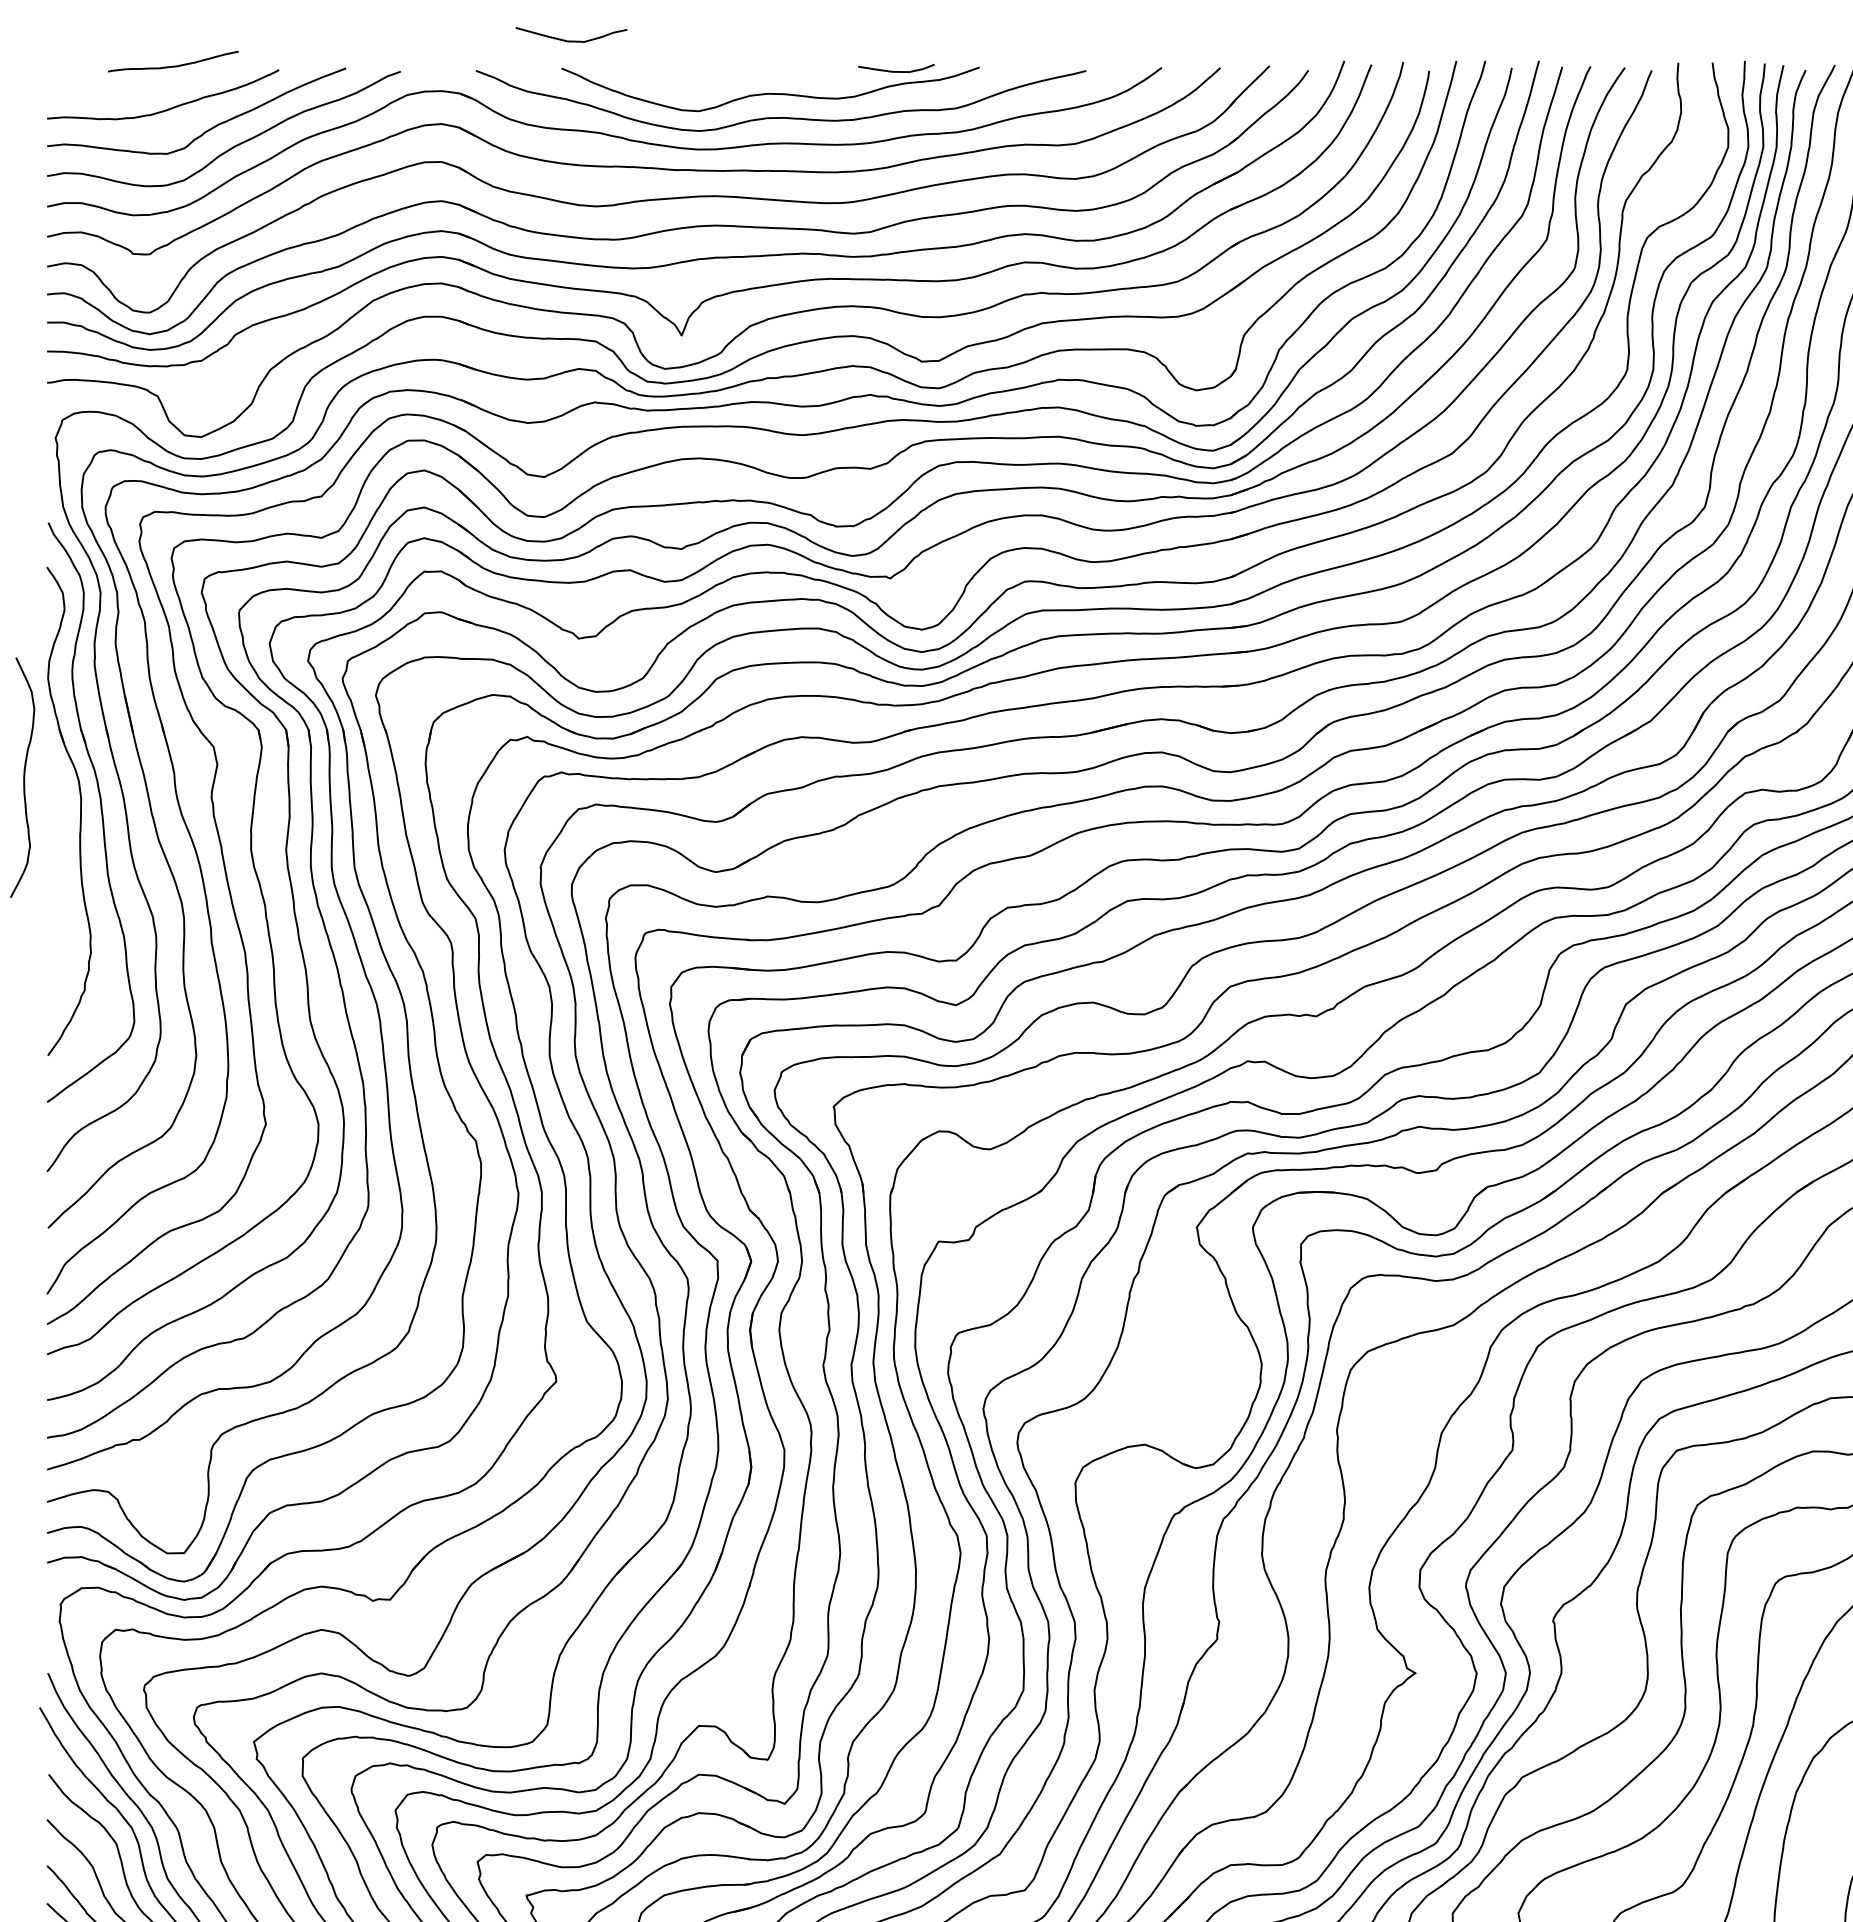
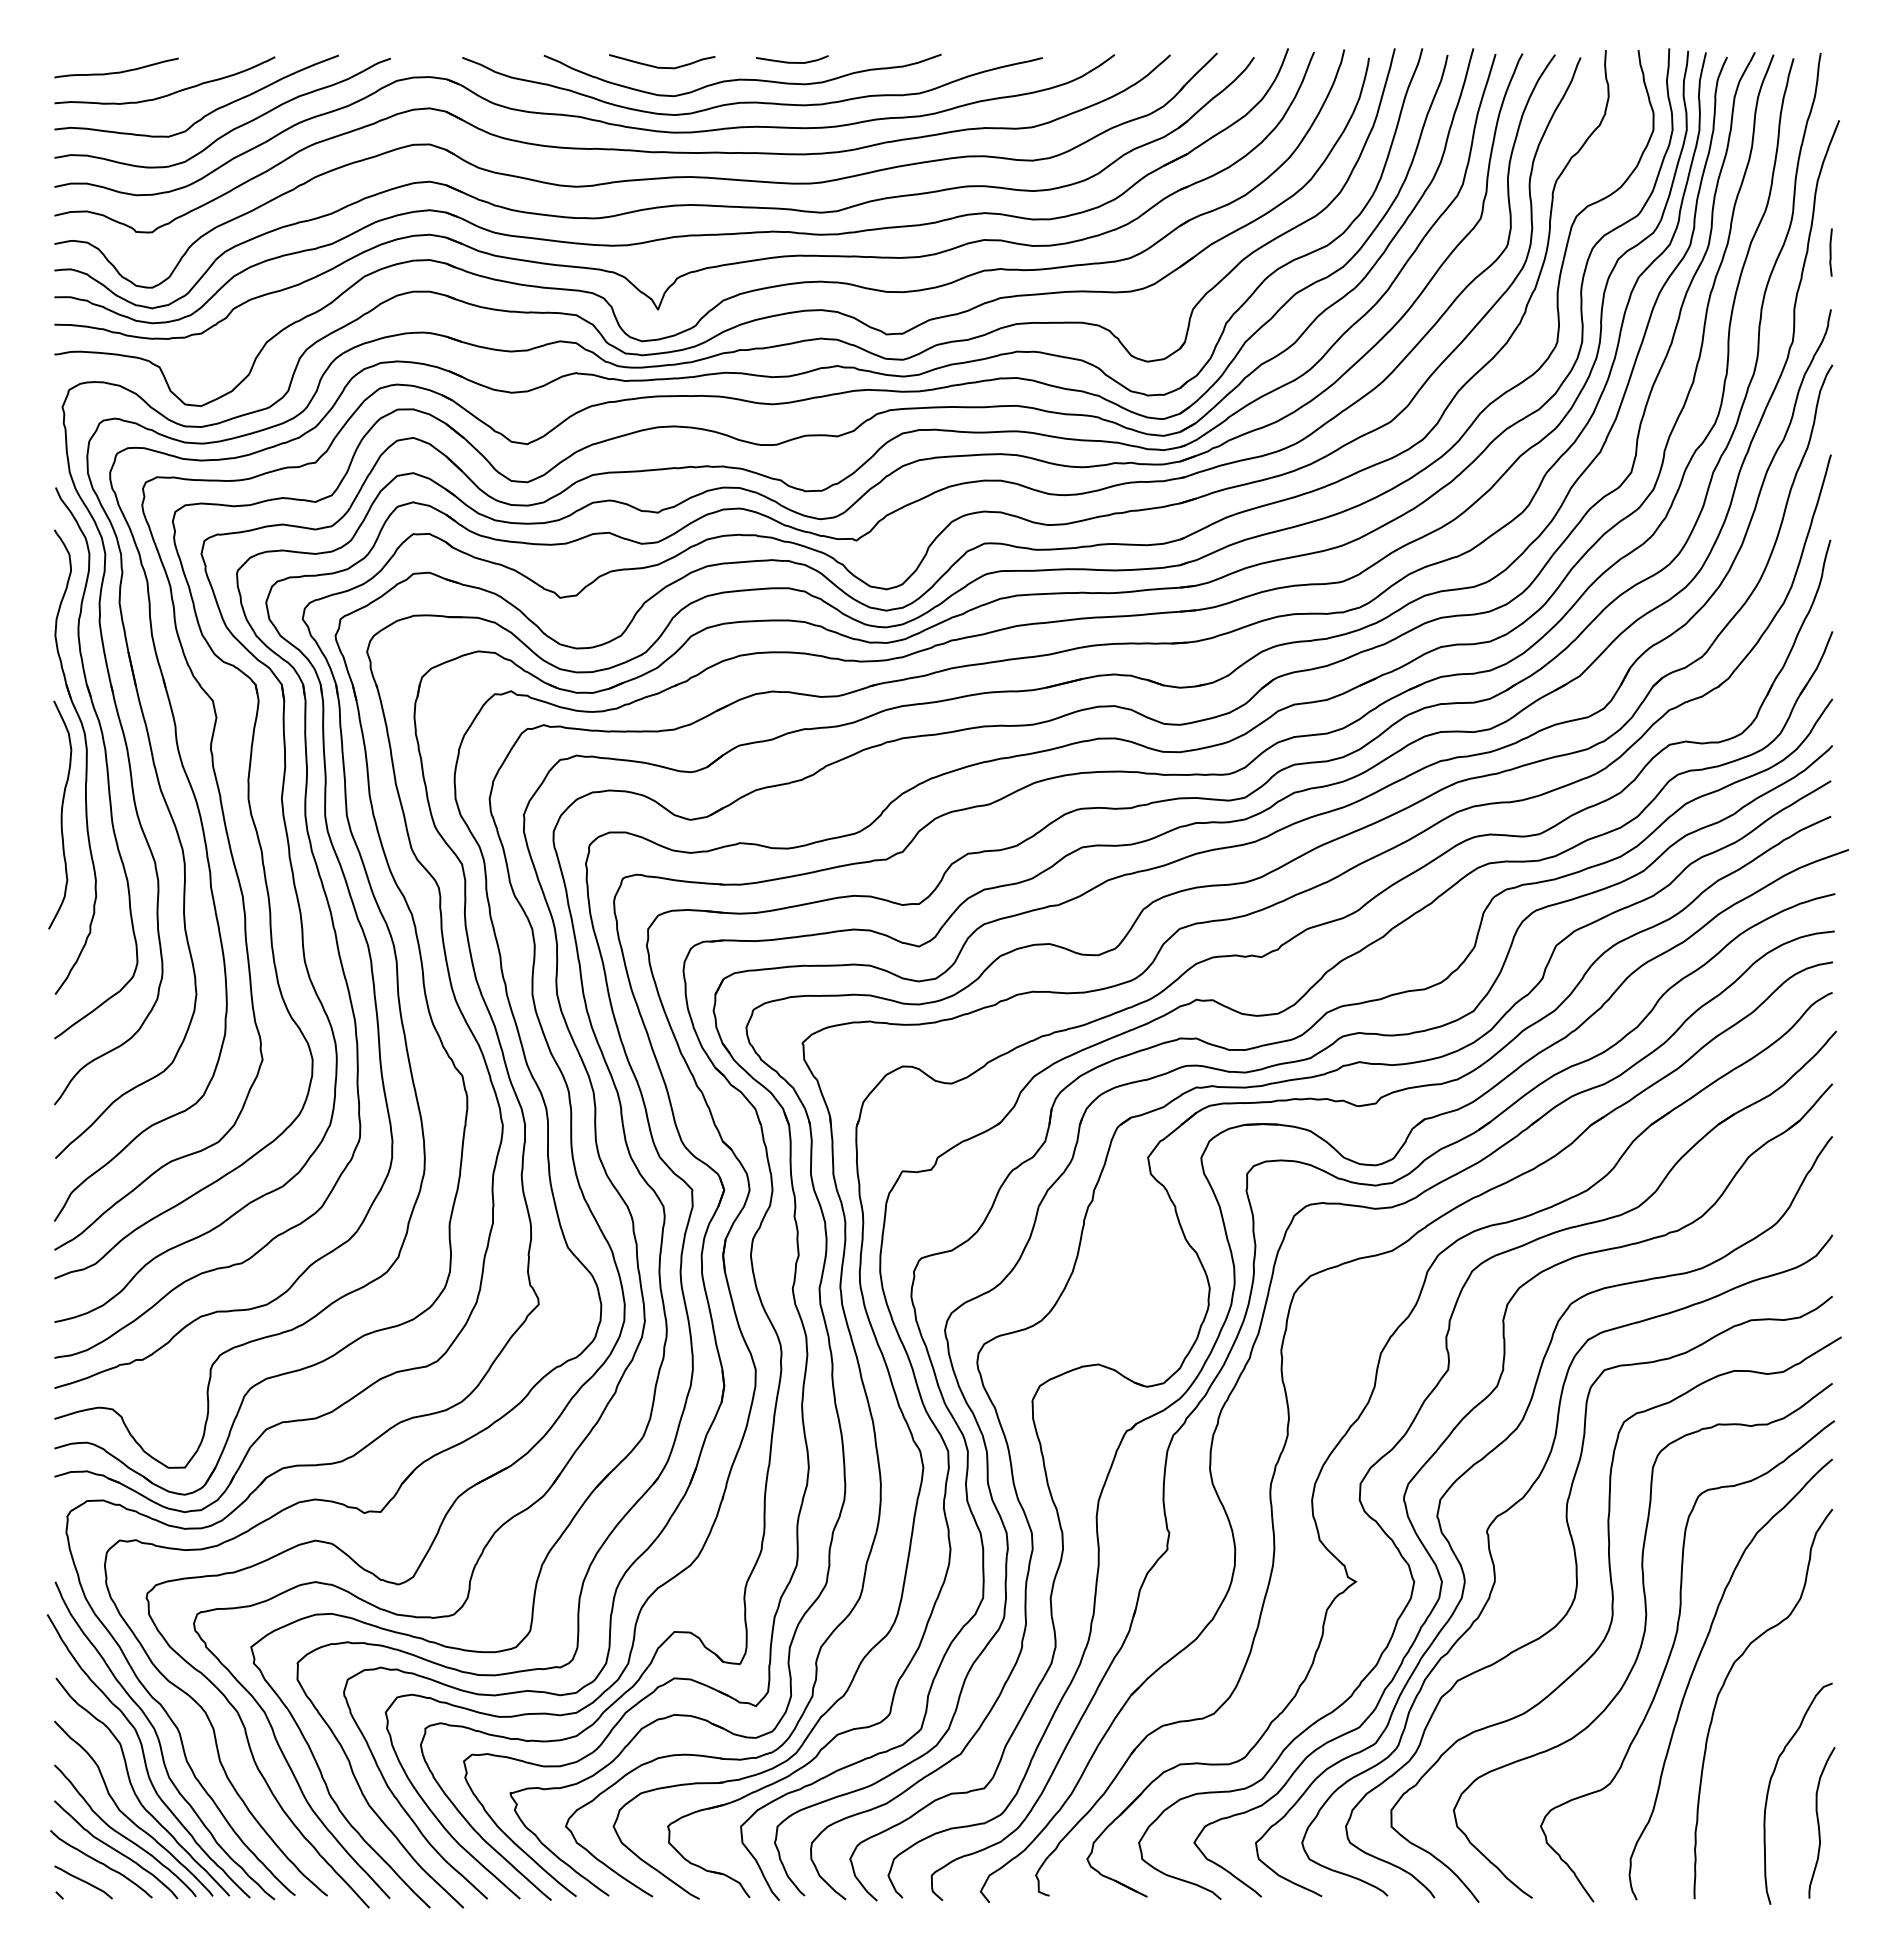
curve: (571, 41) -> (662, 67), moved
curve: (174, 65) -> (117, 71), moved
curve: (896, 70) -> (792, 61), moved
curve: (22, 777) -> (60, 814), moved

